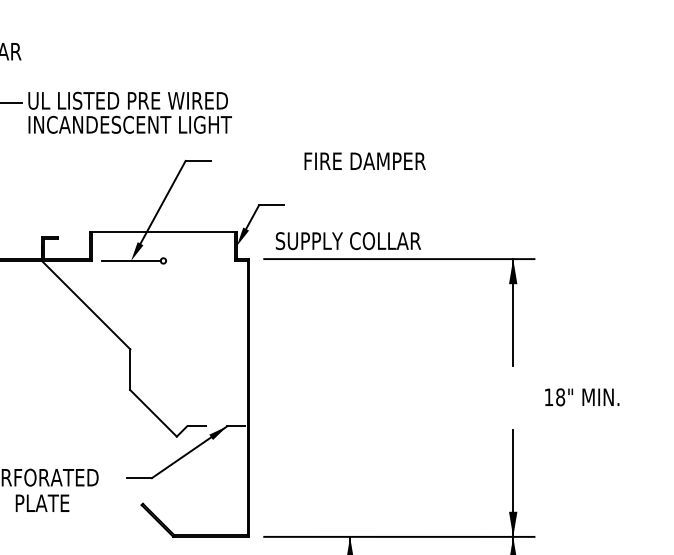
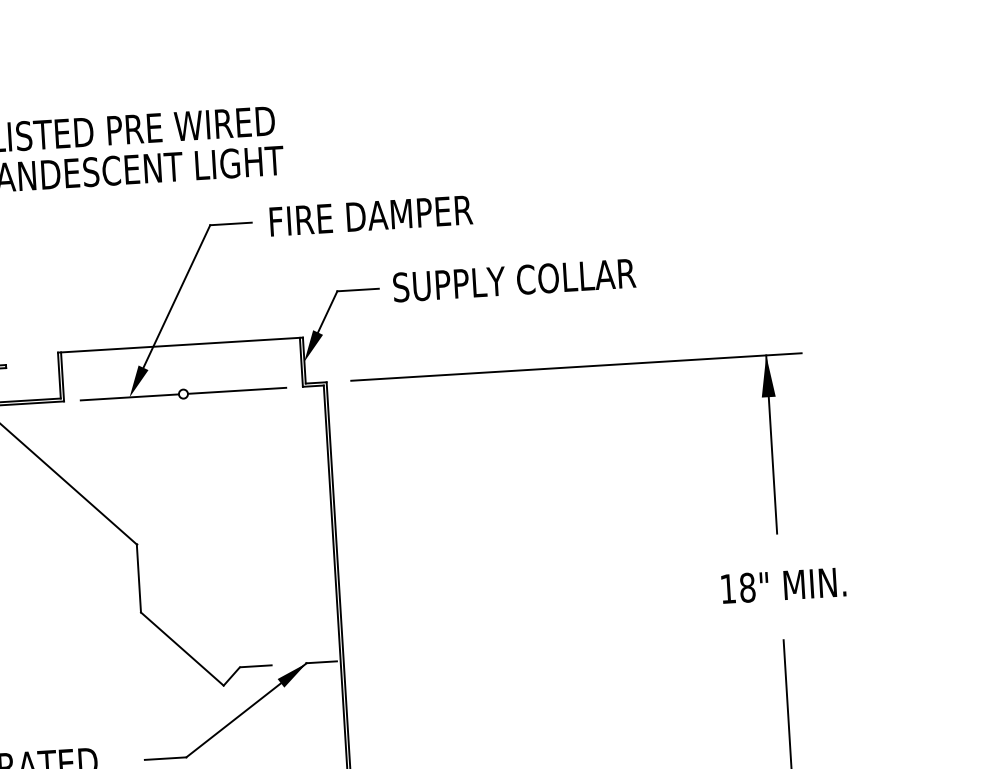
text: (364, 160) -> (369, 214), moved
text: (347, 241) -> (512, 281), moved
line: (195, 260) -> (236, 390), added
text: (582, 397) -> (784, 585), moved

